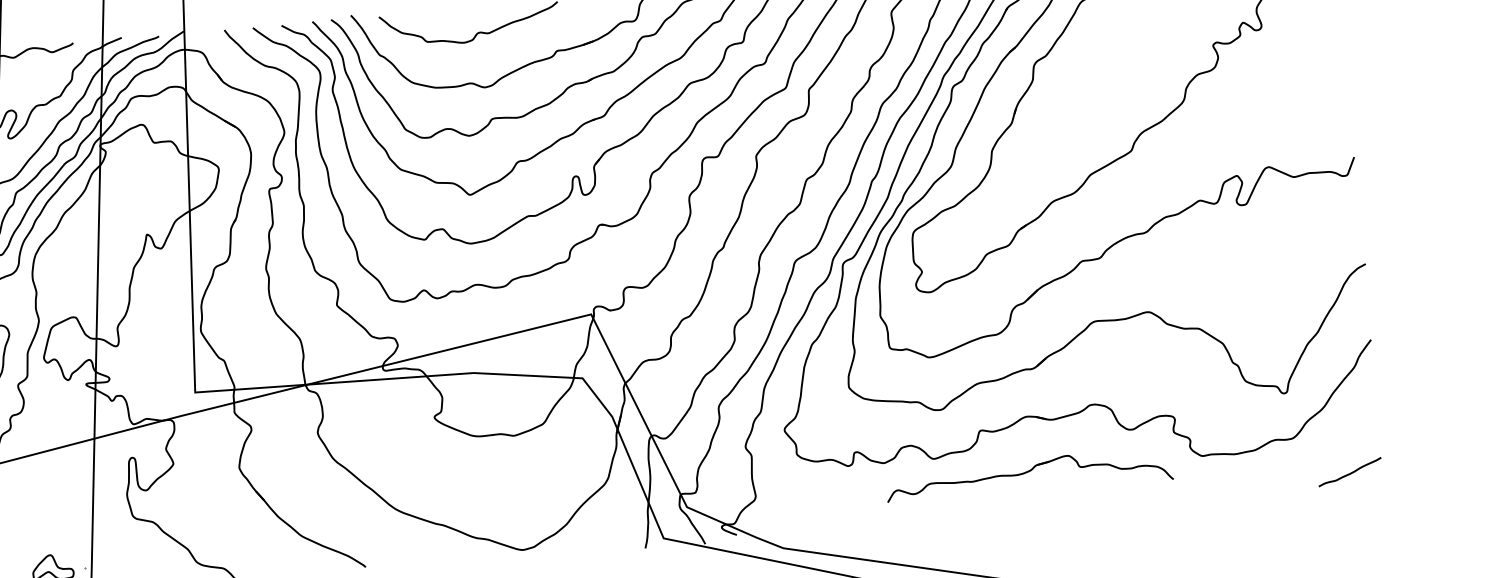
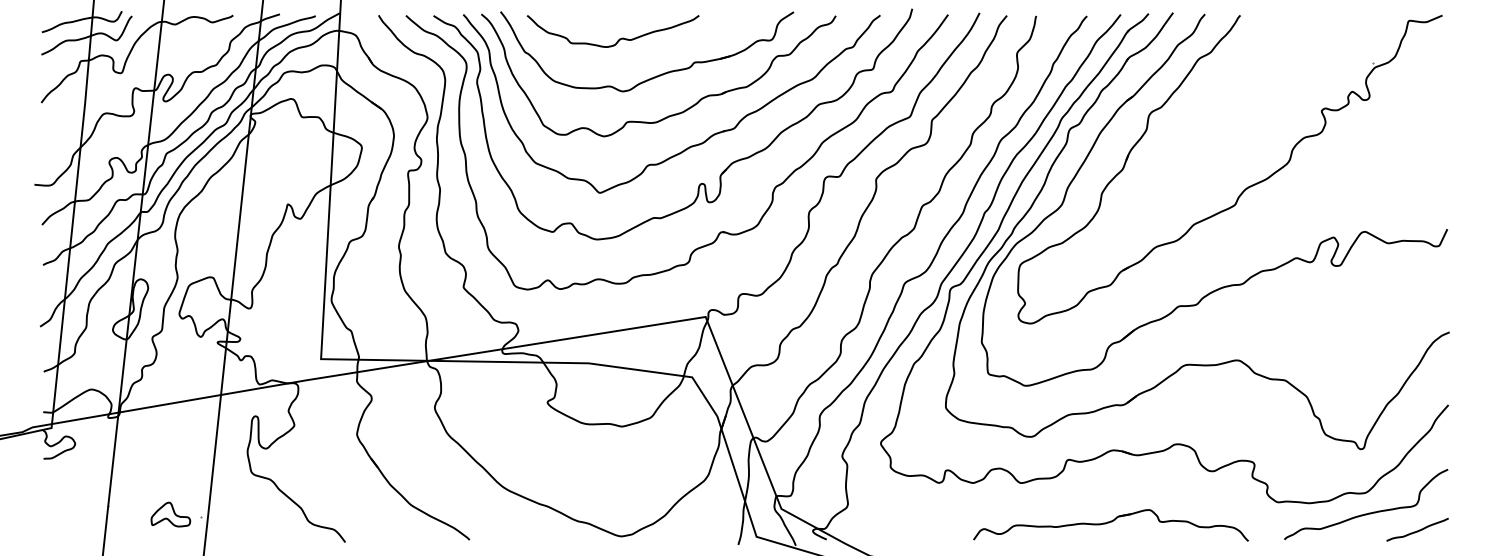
curve: (1297, 458) -> (1368, 512), added
part: (1028, 475) -> (1110, 525), moved

